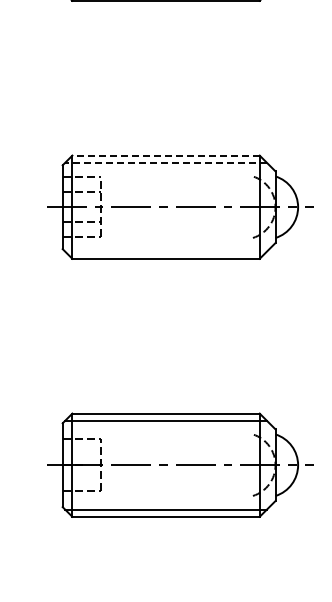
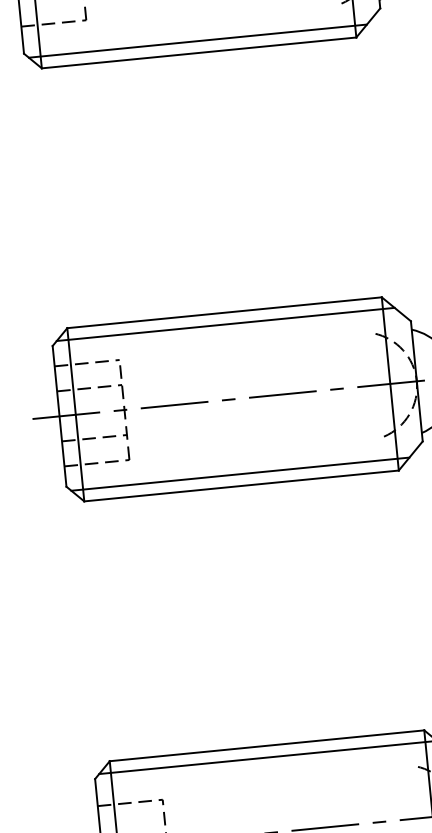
line: (166, 155) -> (225, 312), dashed -> solid
line: (166, 162) -> (226, 324), dashed -> solid
line: (165, 251) -> (239, 473), added

